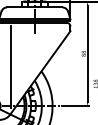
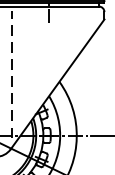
line: (11, 66) -> (12, 74), solid -> dashed

